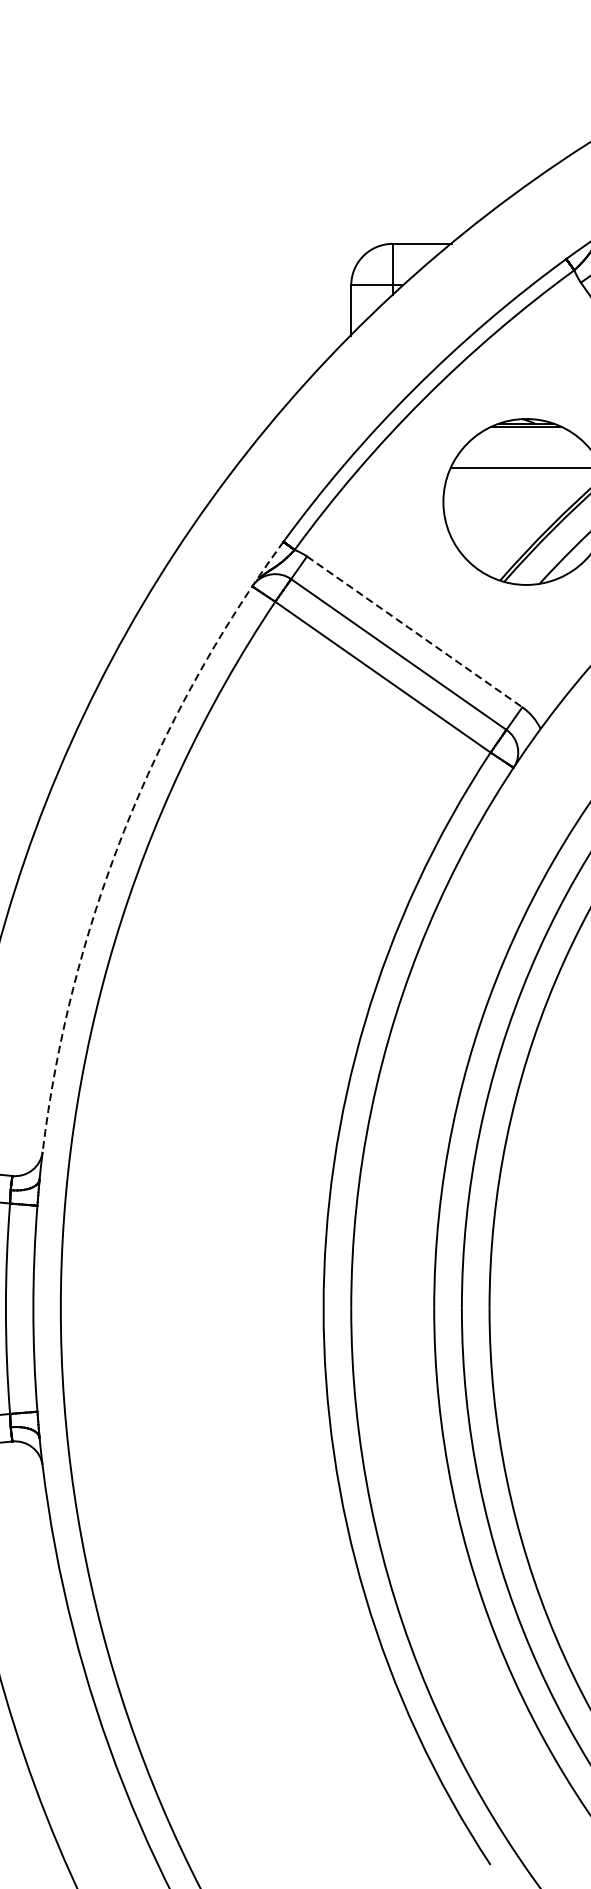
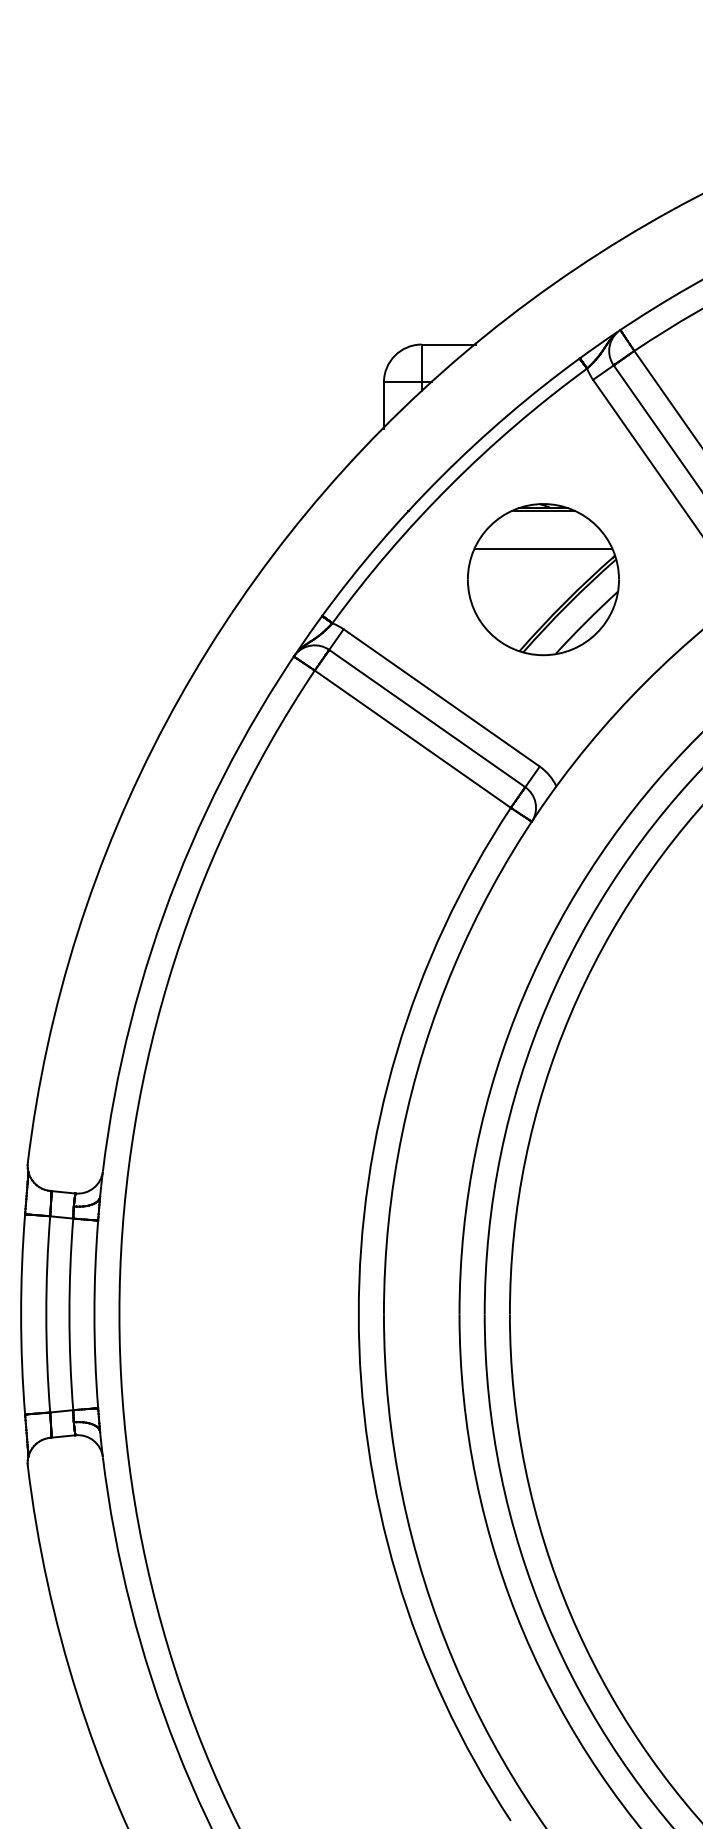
line: (414, 631) -> (441, 697), dashed -> solid
arc: (123, 831) -> (176, 879), dashed -> solid

